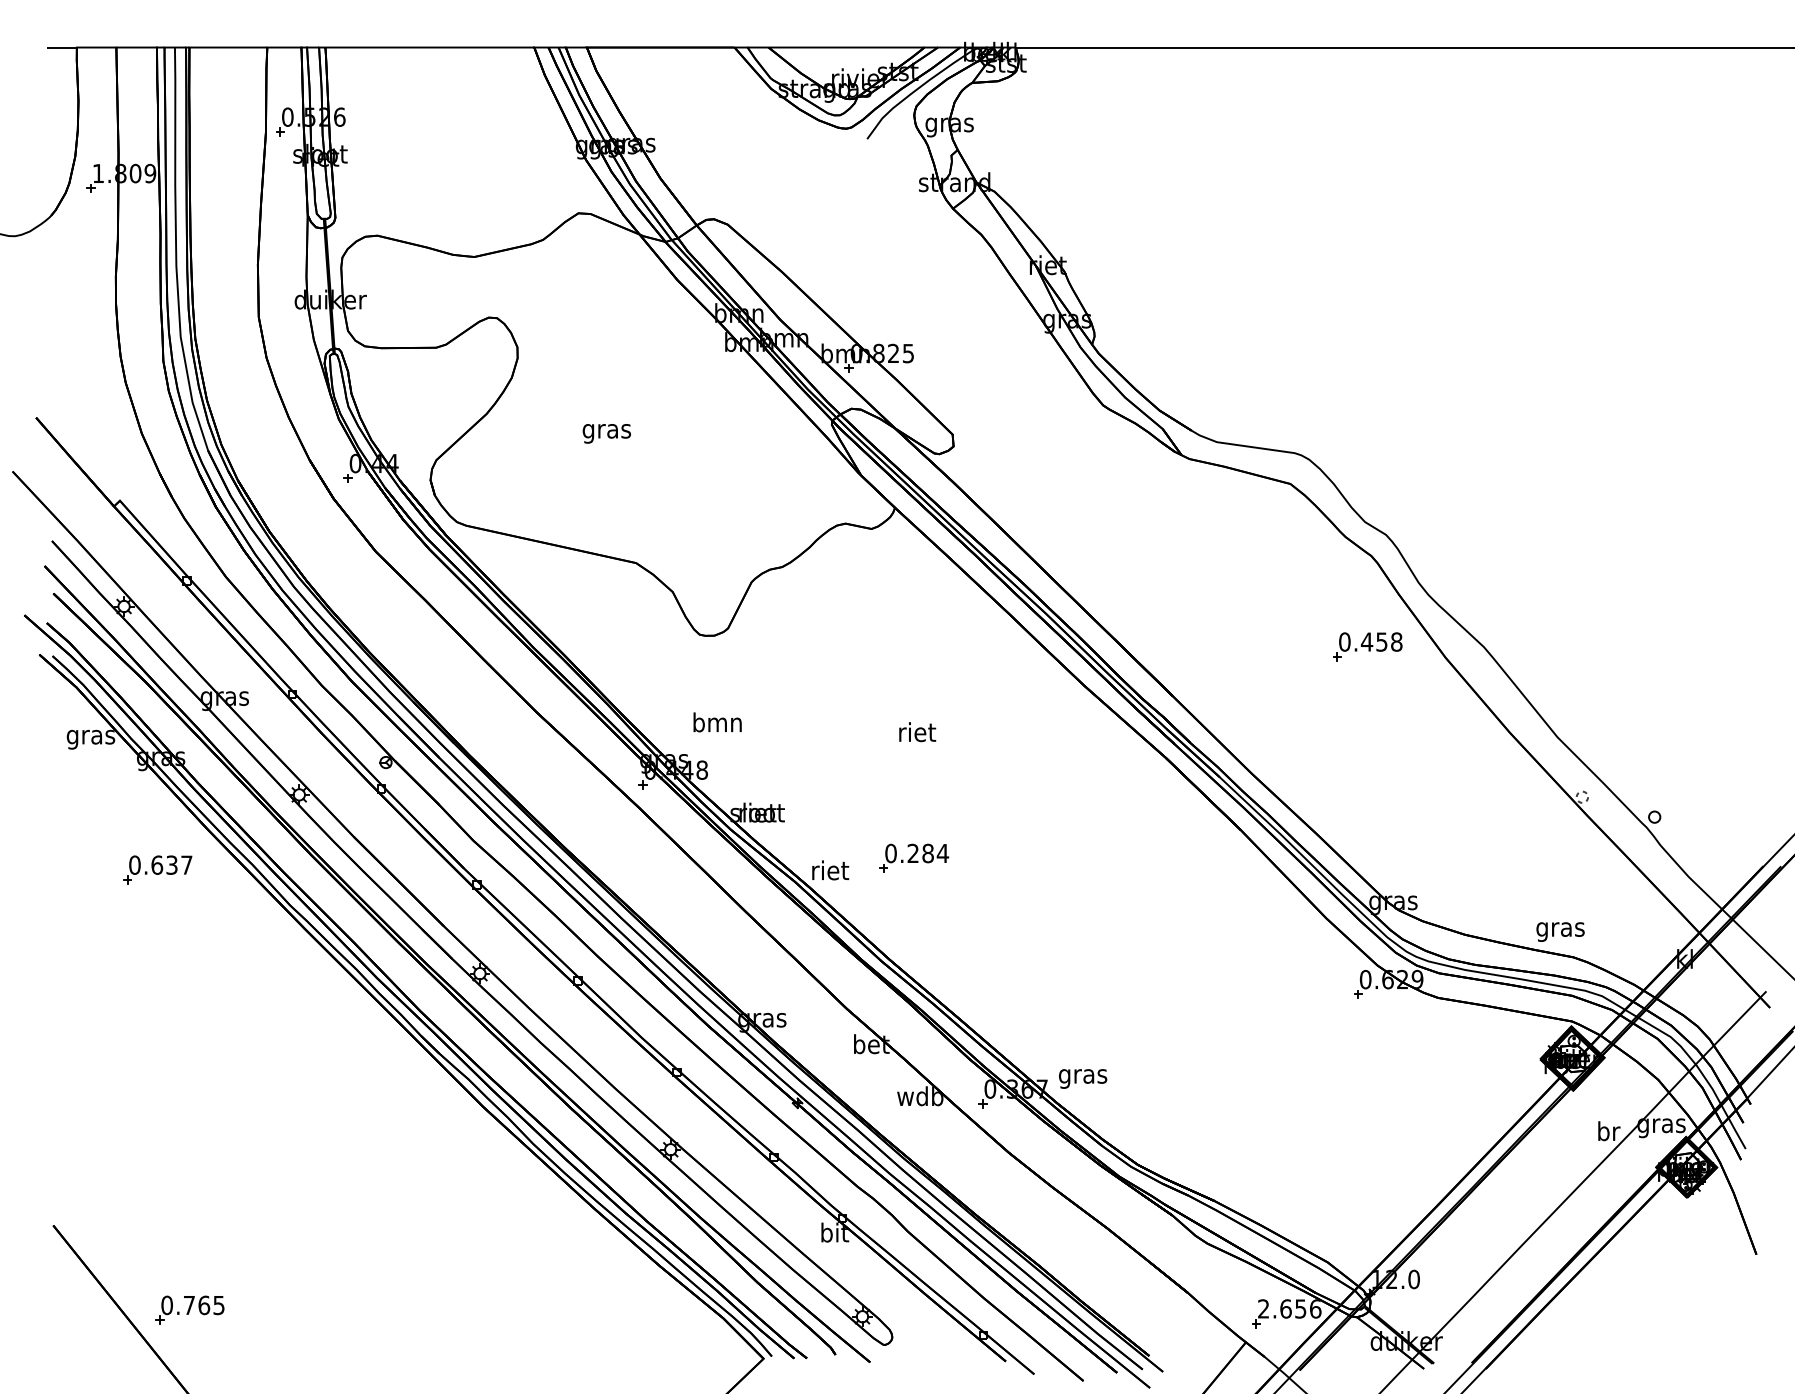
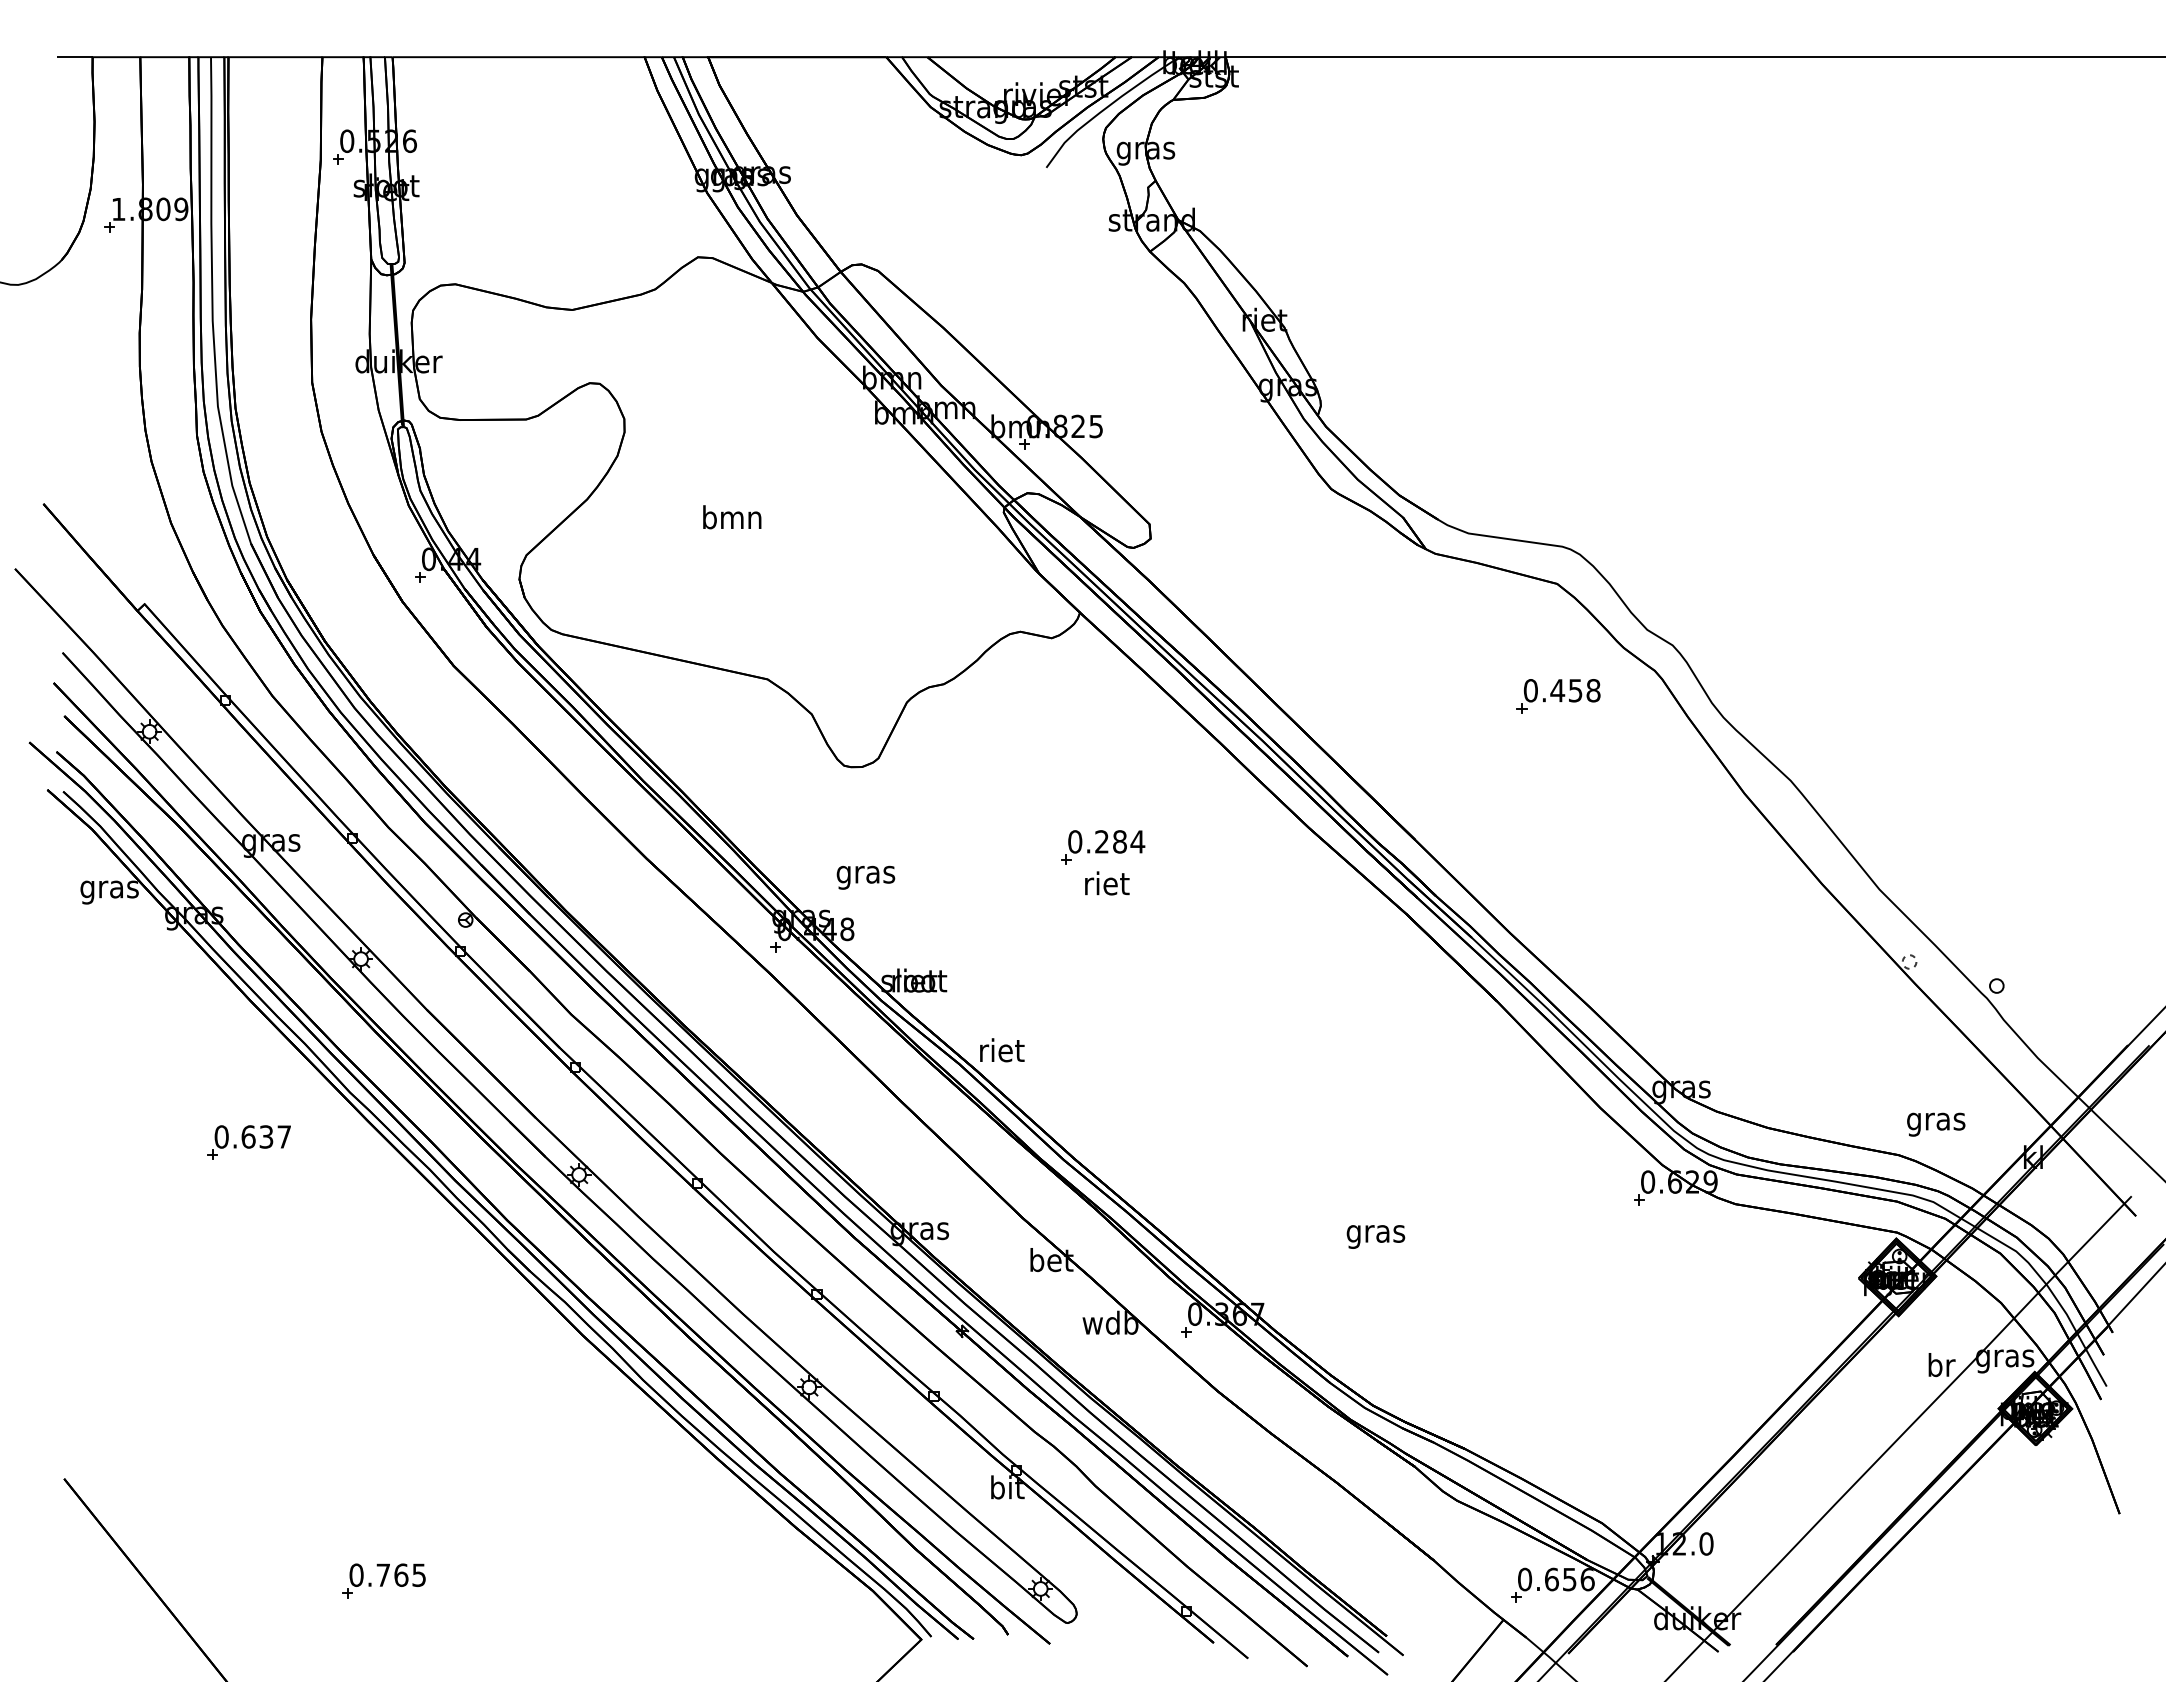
text: (607, 431) -> (732, 520), gras -> bmn
part: (1367, 646) -> (1558, 696), moved
text: (717, 724) -> (865, 874), bmn -> gras
part: (914, 858) -> (1103, 847), moved
part: (157, 869) -> (248, 1142), moved
text: (1560, 931) -> (1936, 1124), moved
text: (1082, 1078) -> (1375, 1236), moved
text: (1264, 1308) -> (1525, 1579), 2.656 -> 0.656
part: (189, 1309) -> (383, 1580), moved

